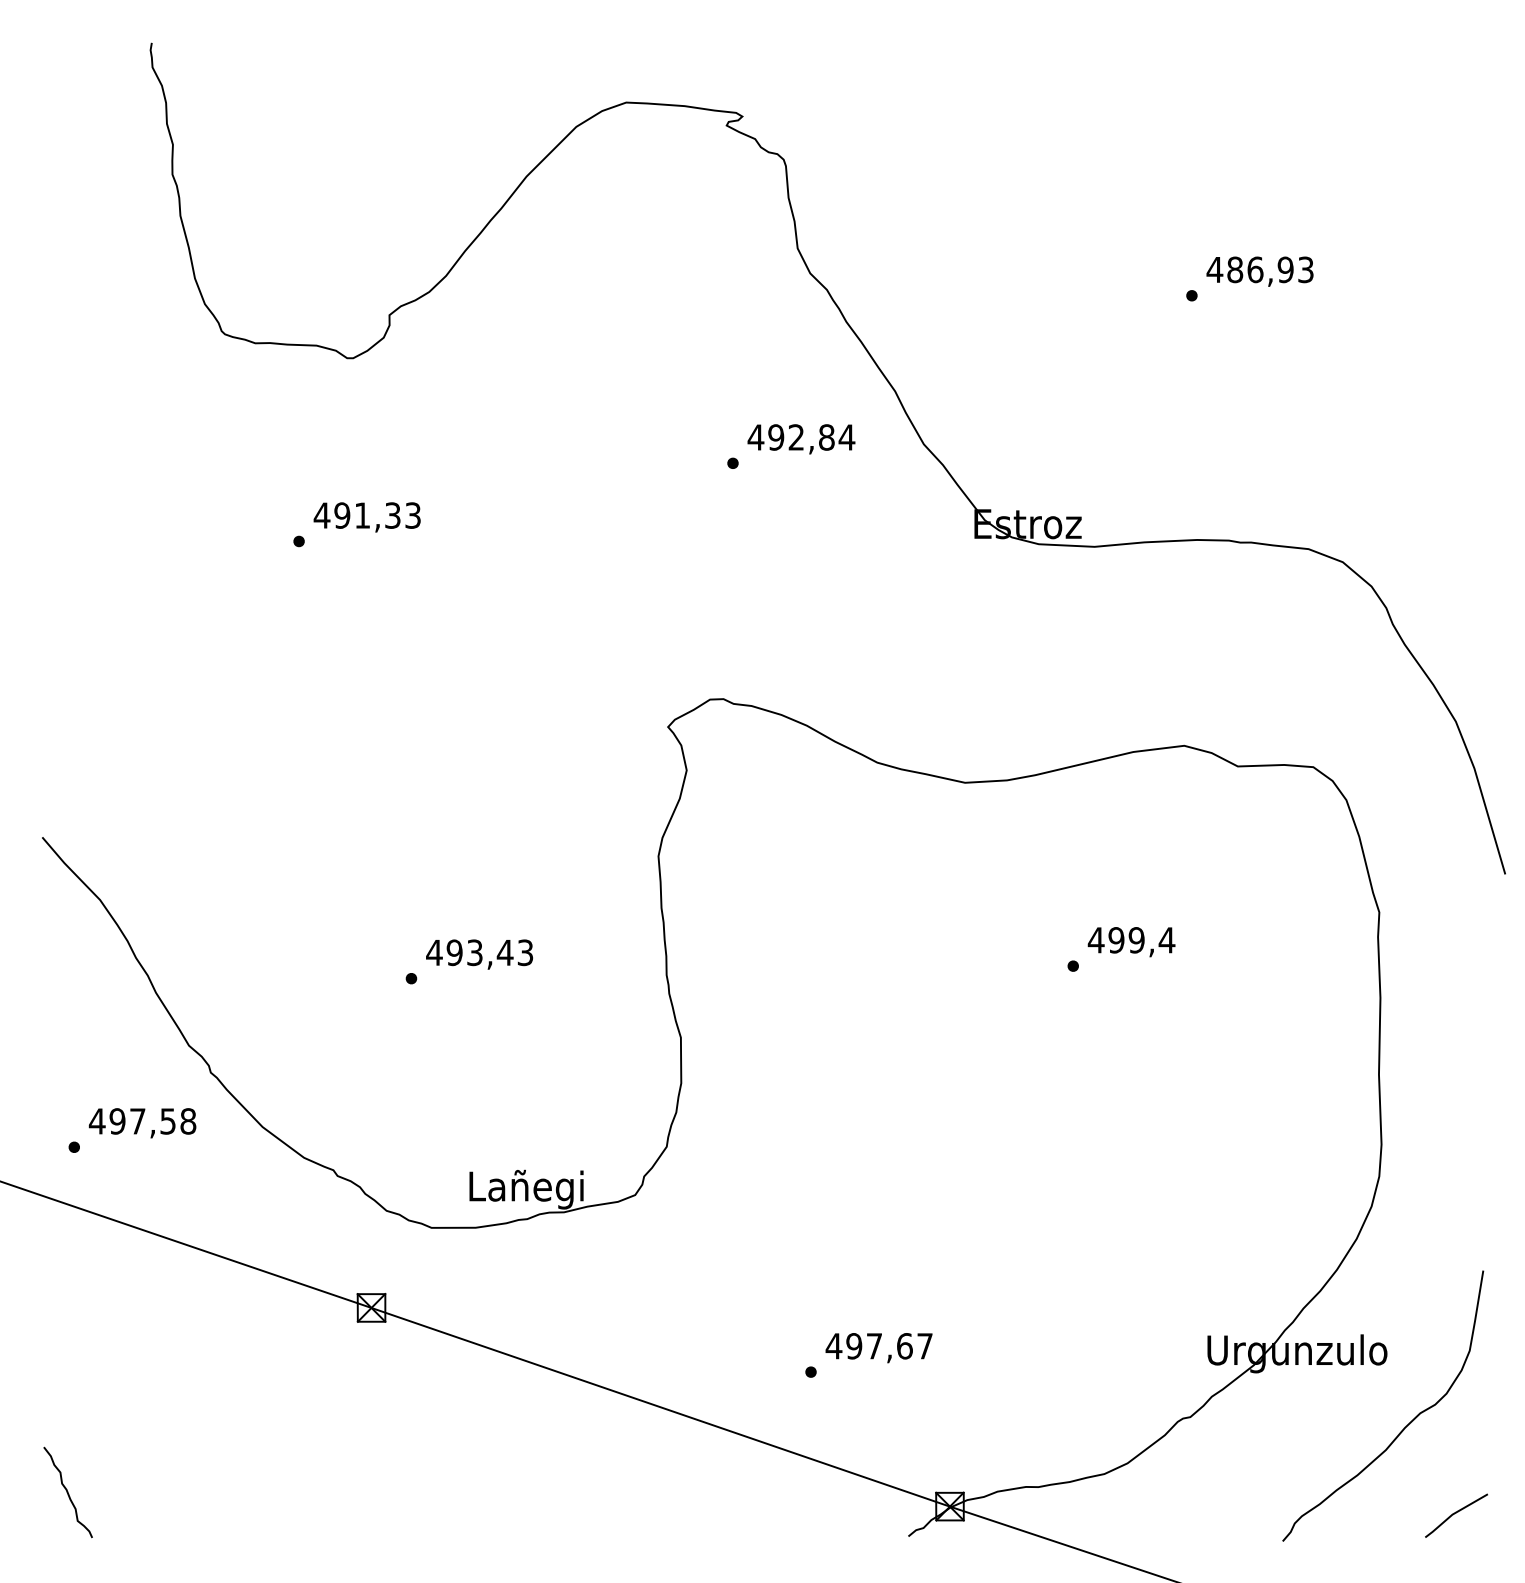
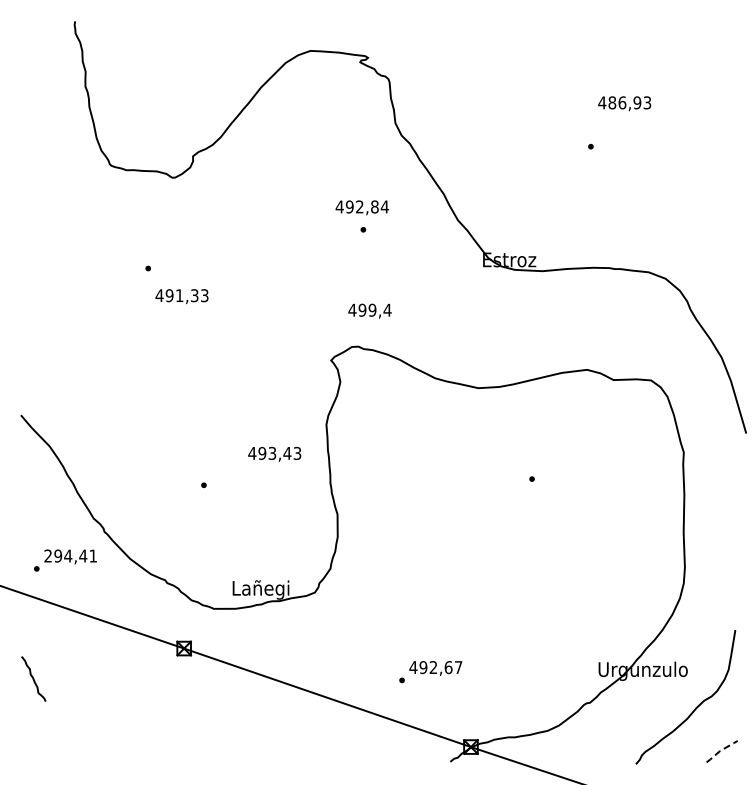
text: (1259, 271) -> (624, 103), moved
text: (799, 438) -> (361, 207), moved
text: (366, 517) -> (181, 296), moved
text: (1130, 940) -> (369, 310), moved
text: (479, 952) -> (274, 453), moved
text: (142, 1120) -> (70, 555), 497,58 -> 294,41
text: (874, 1346) -> (433, 667), 497,67 -> 492,67
curve: (67, 1491) -> (33, 678), moved
line: (1453, 1513) -> (720, 750), solid -> dashed

